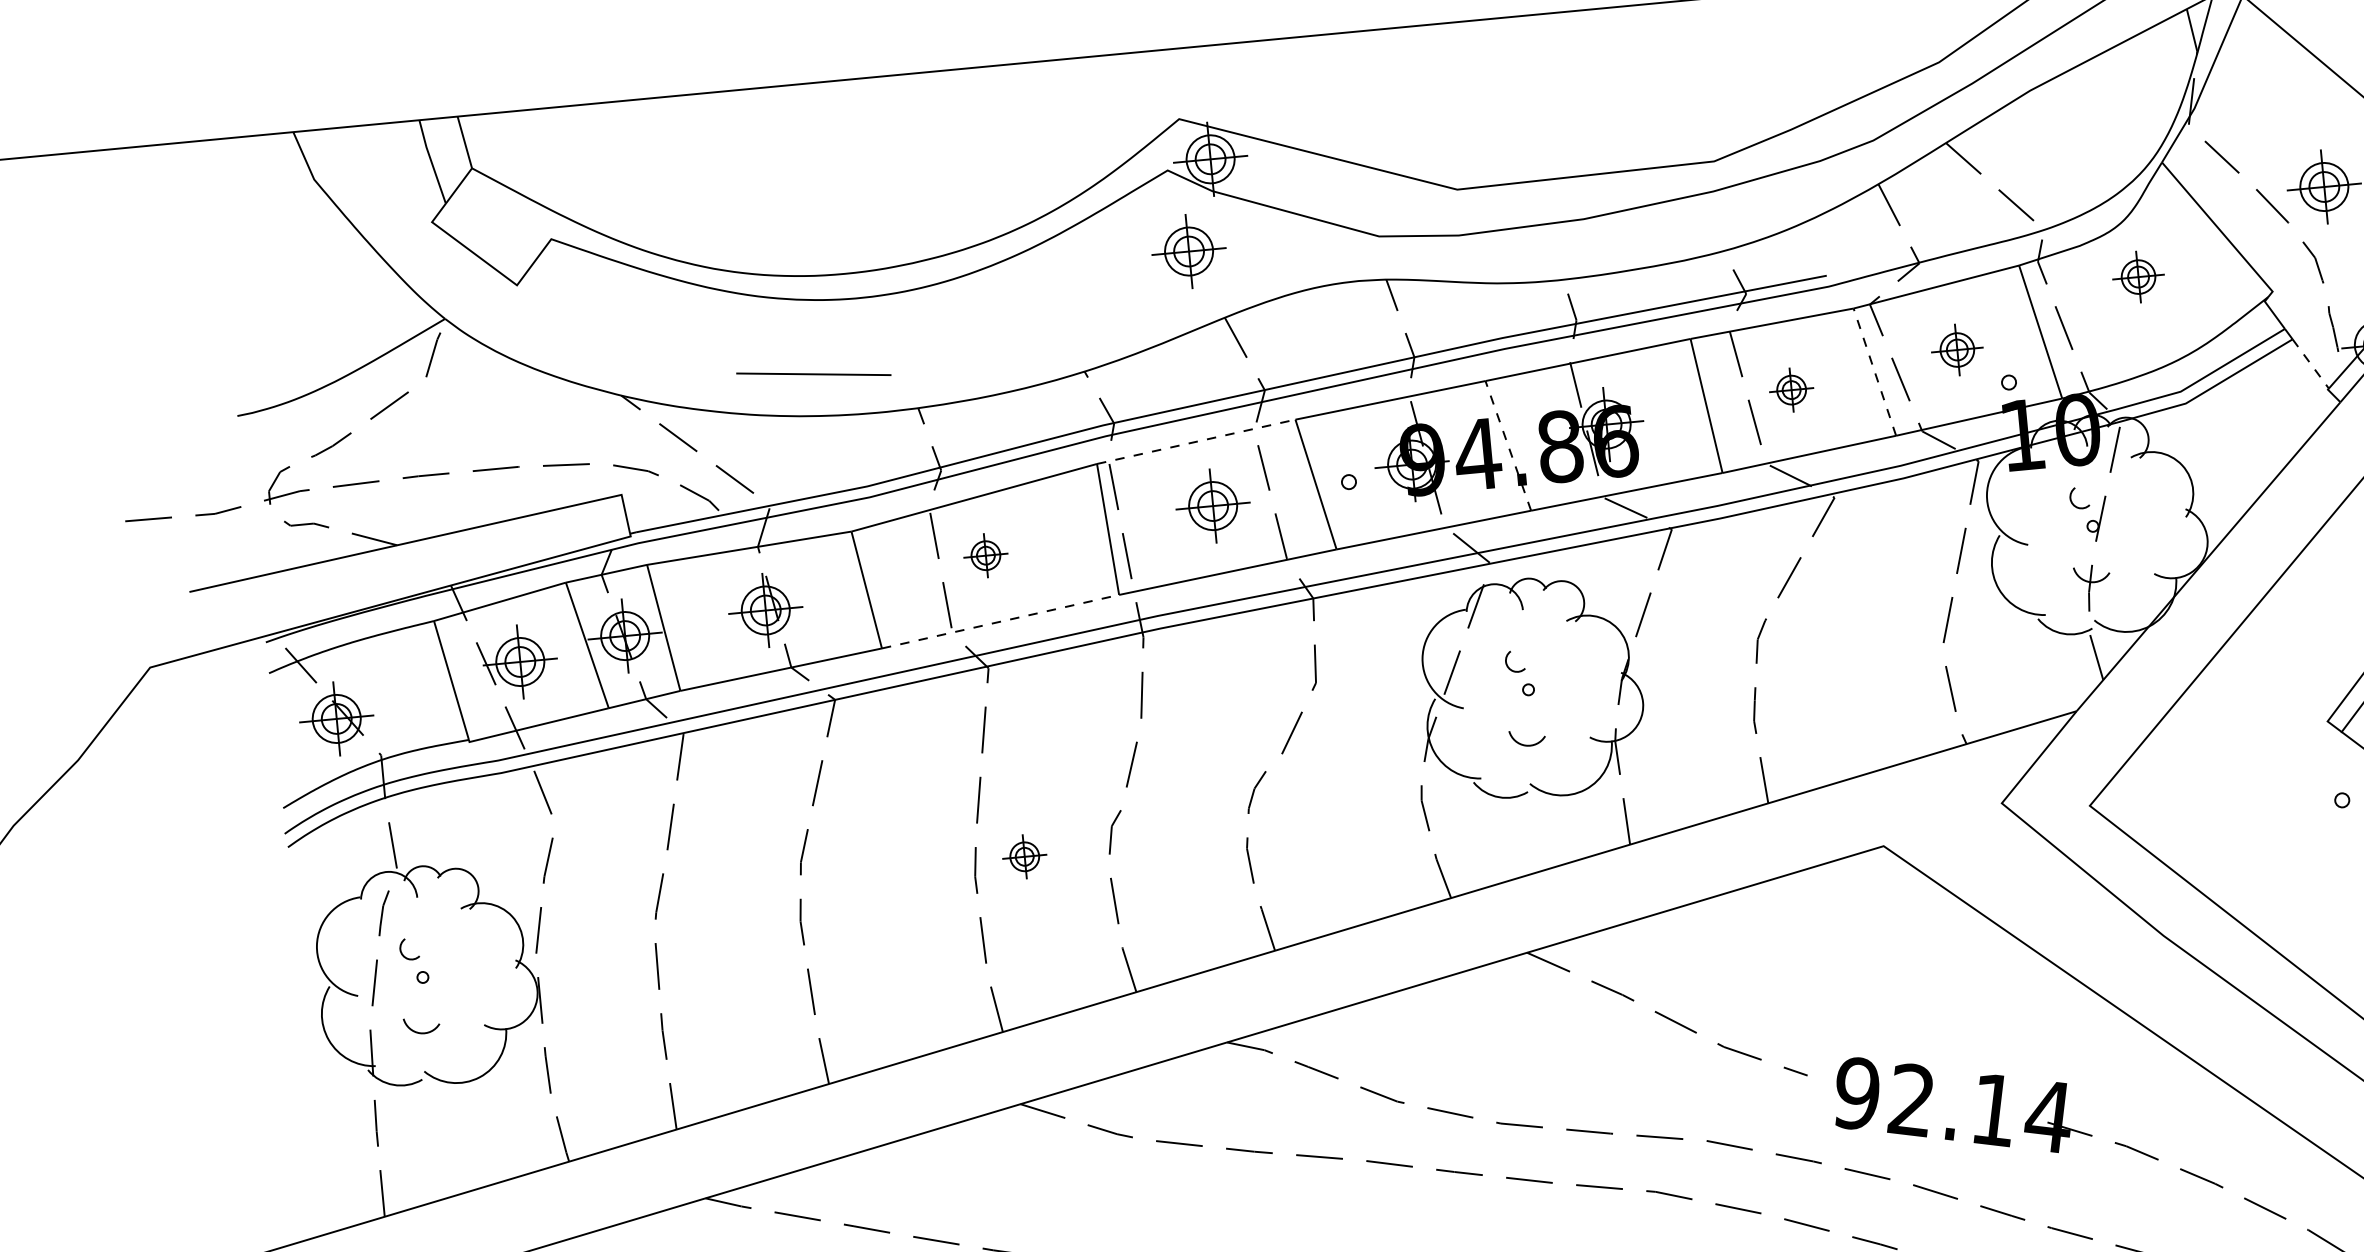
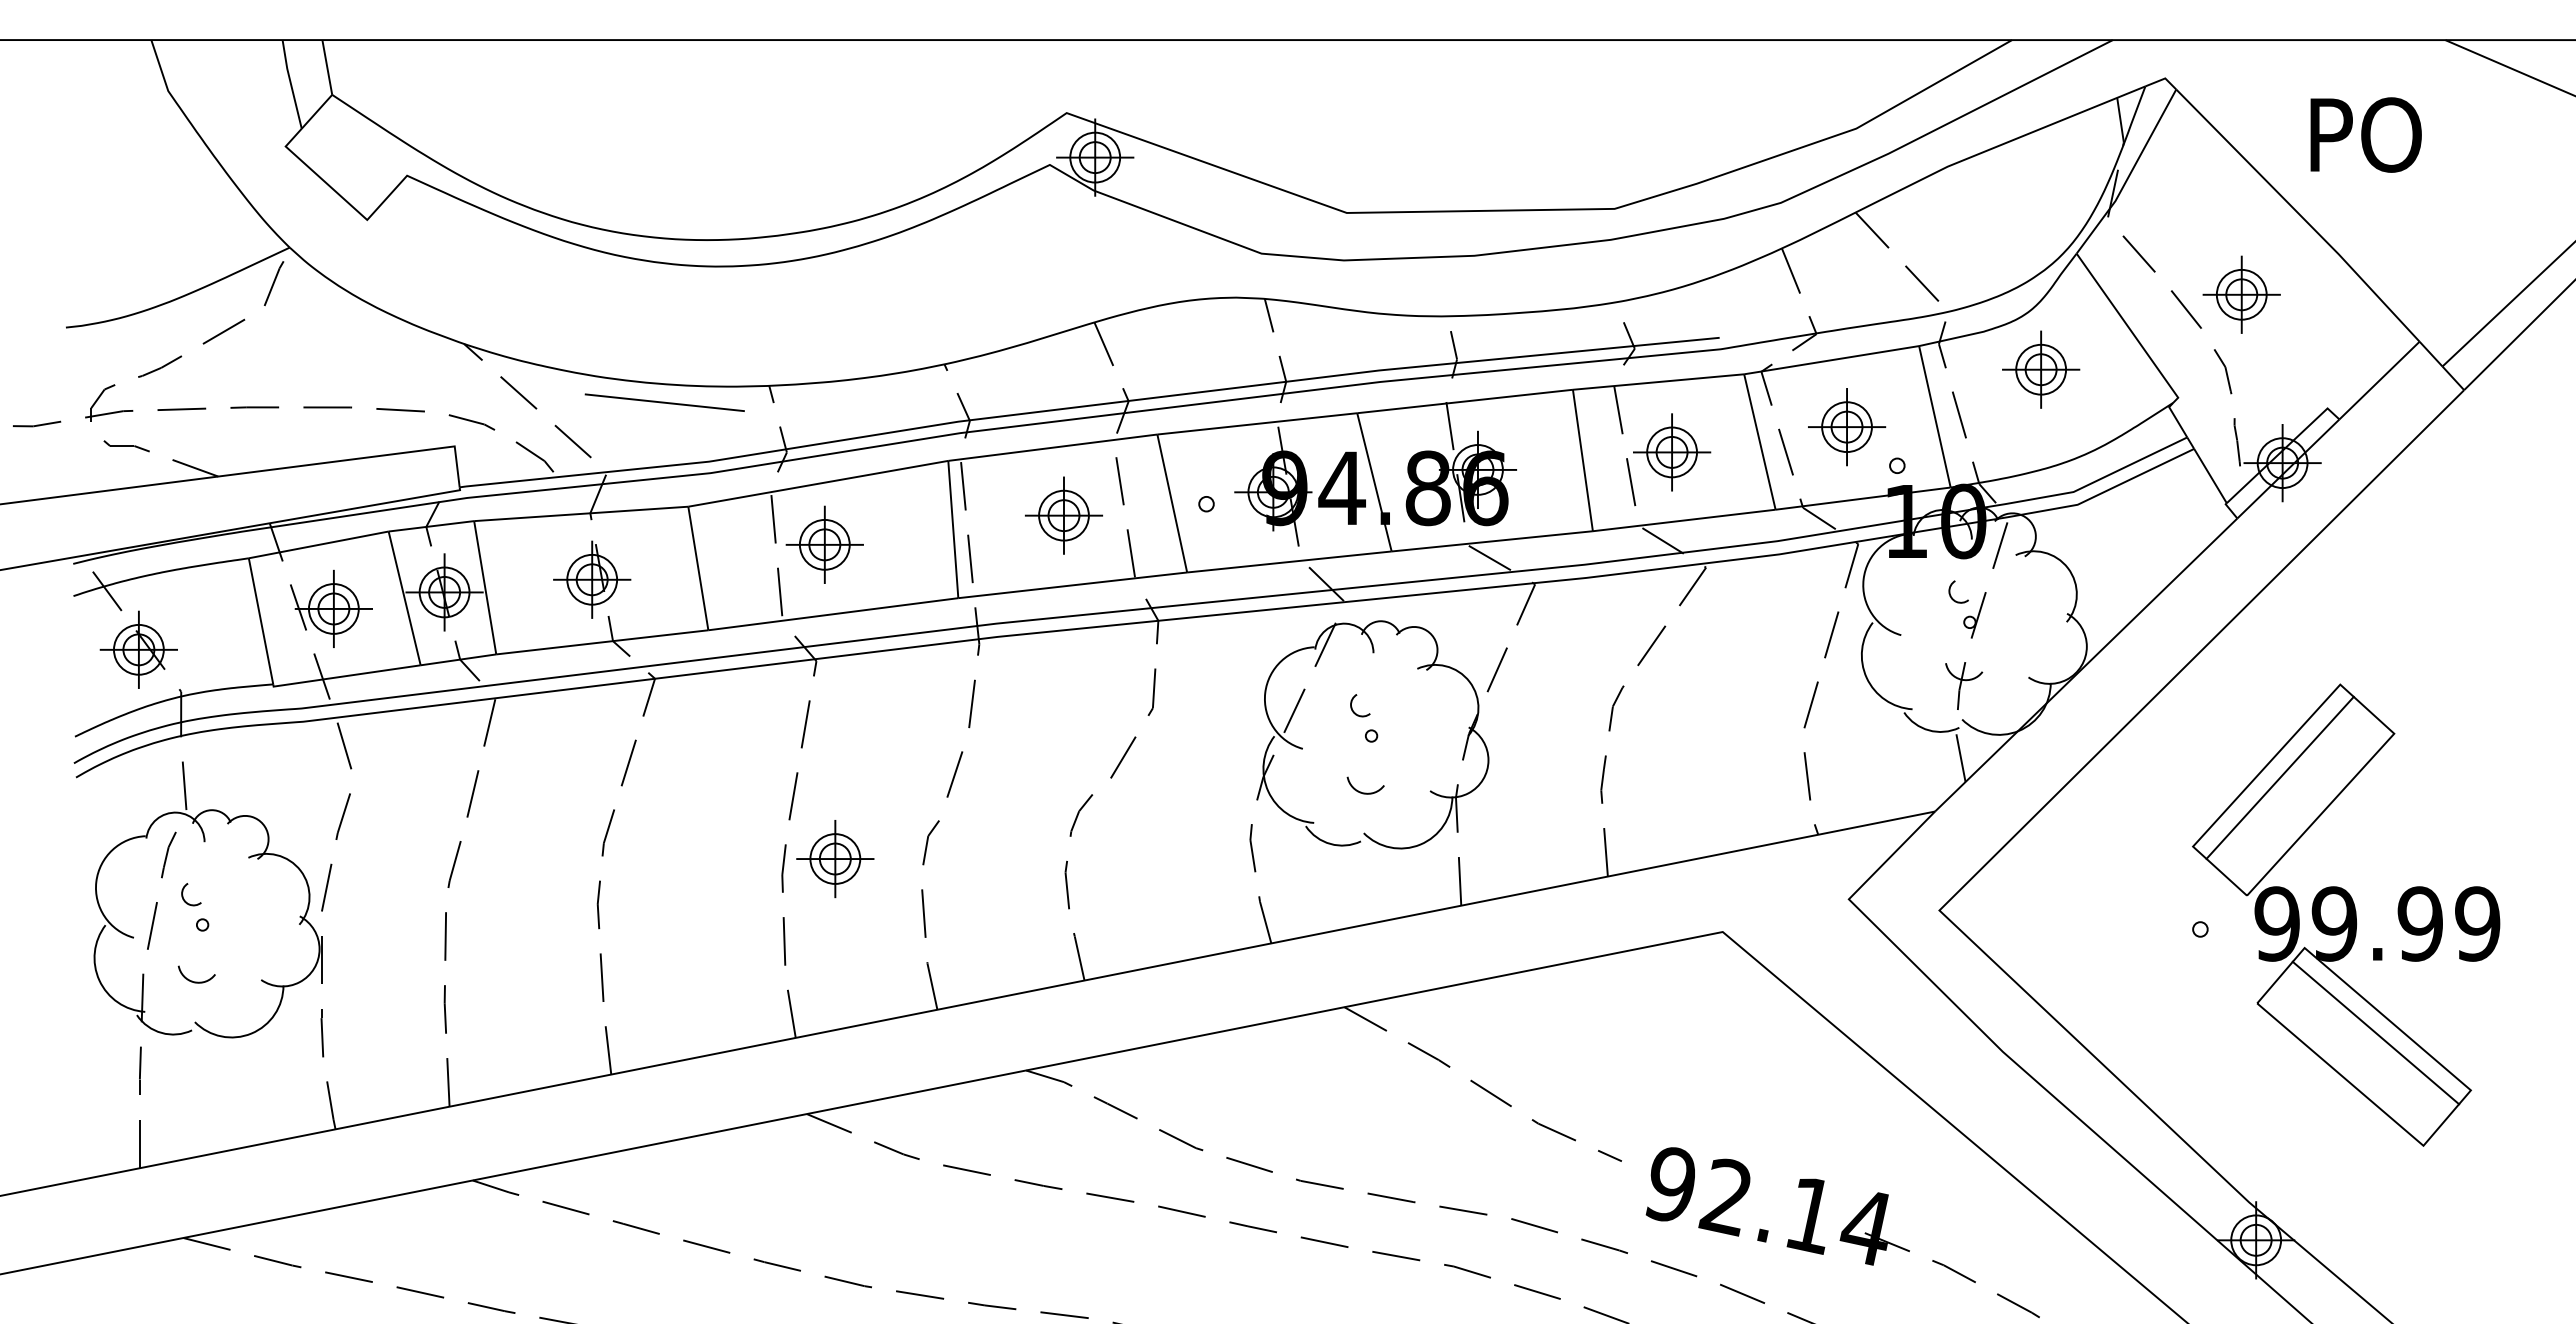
part: (1188, 251) -> (1063, 250), removed
part: (2138, 276) -> (2041, 369), size x1.43
part: (1957, 350) -> (1847, 427), size x1.43
line: (2310, 364) -> (2210, 476), dashed -> solid
line: (1874, 372) -> (1759, 442), dashed -> solid
line: (813, 374) -> (664, 402), moved
part: (1791, 390) -> (1672, 452), size x1.67
line: (1196, 441) -> (1053, 447), dashed -> solid
line: (1508, 445) -> (1374, 481), dashed -> solid
part: (985, 555) -> (824, 544), size x1.67
line: (1000, 621) -> (833, 614), dashed -> solid
part: (1024, 857) -> (835, 859), size x1.67

